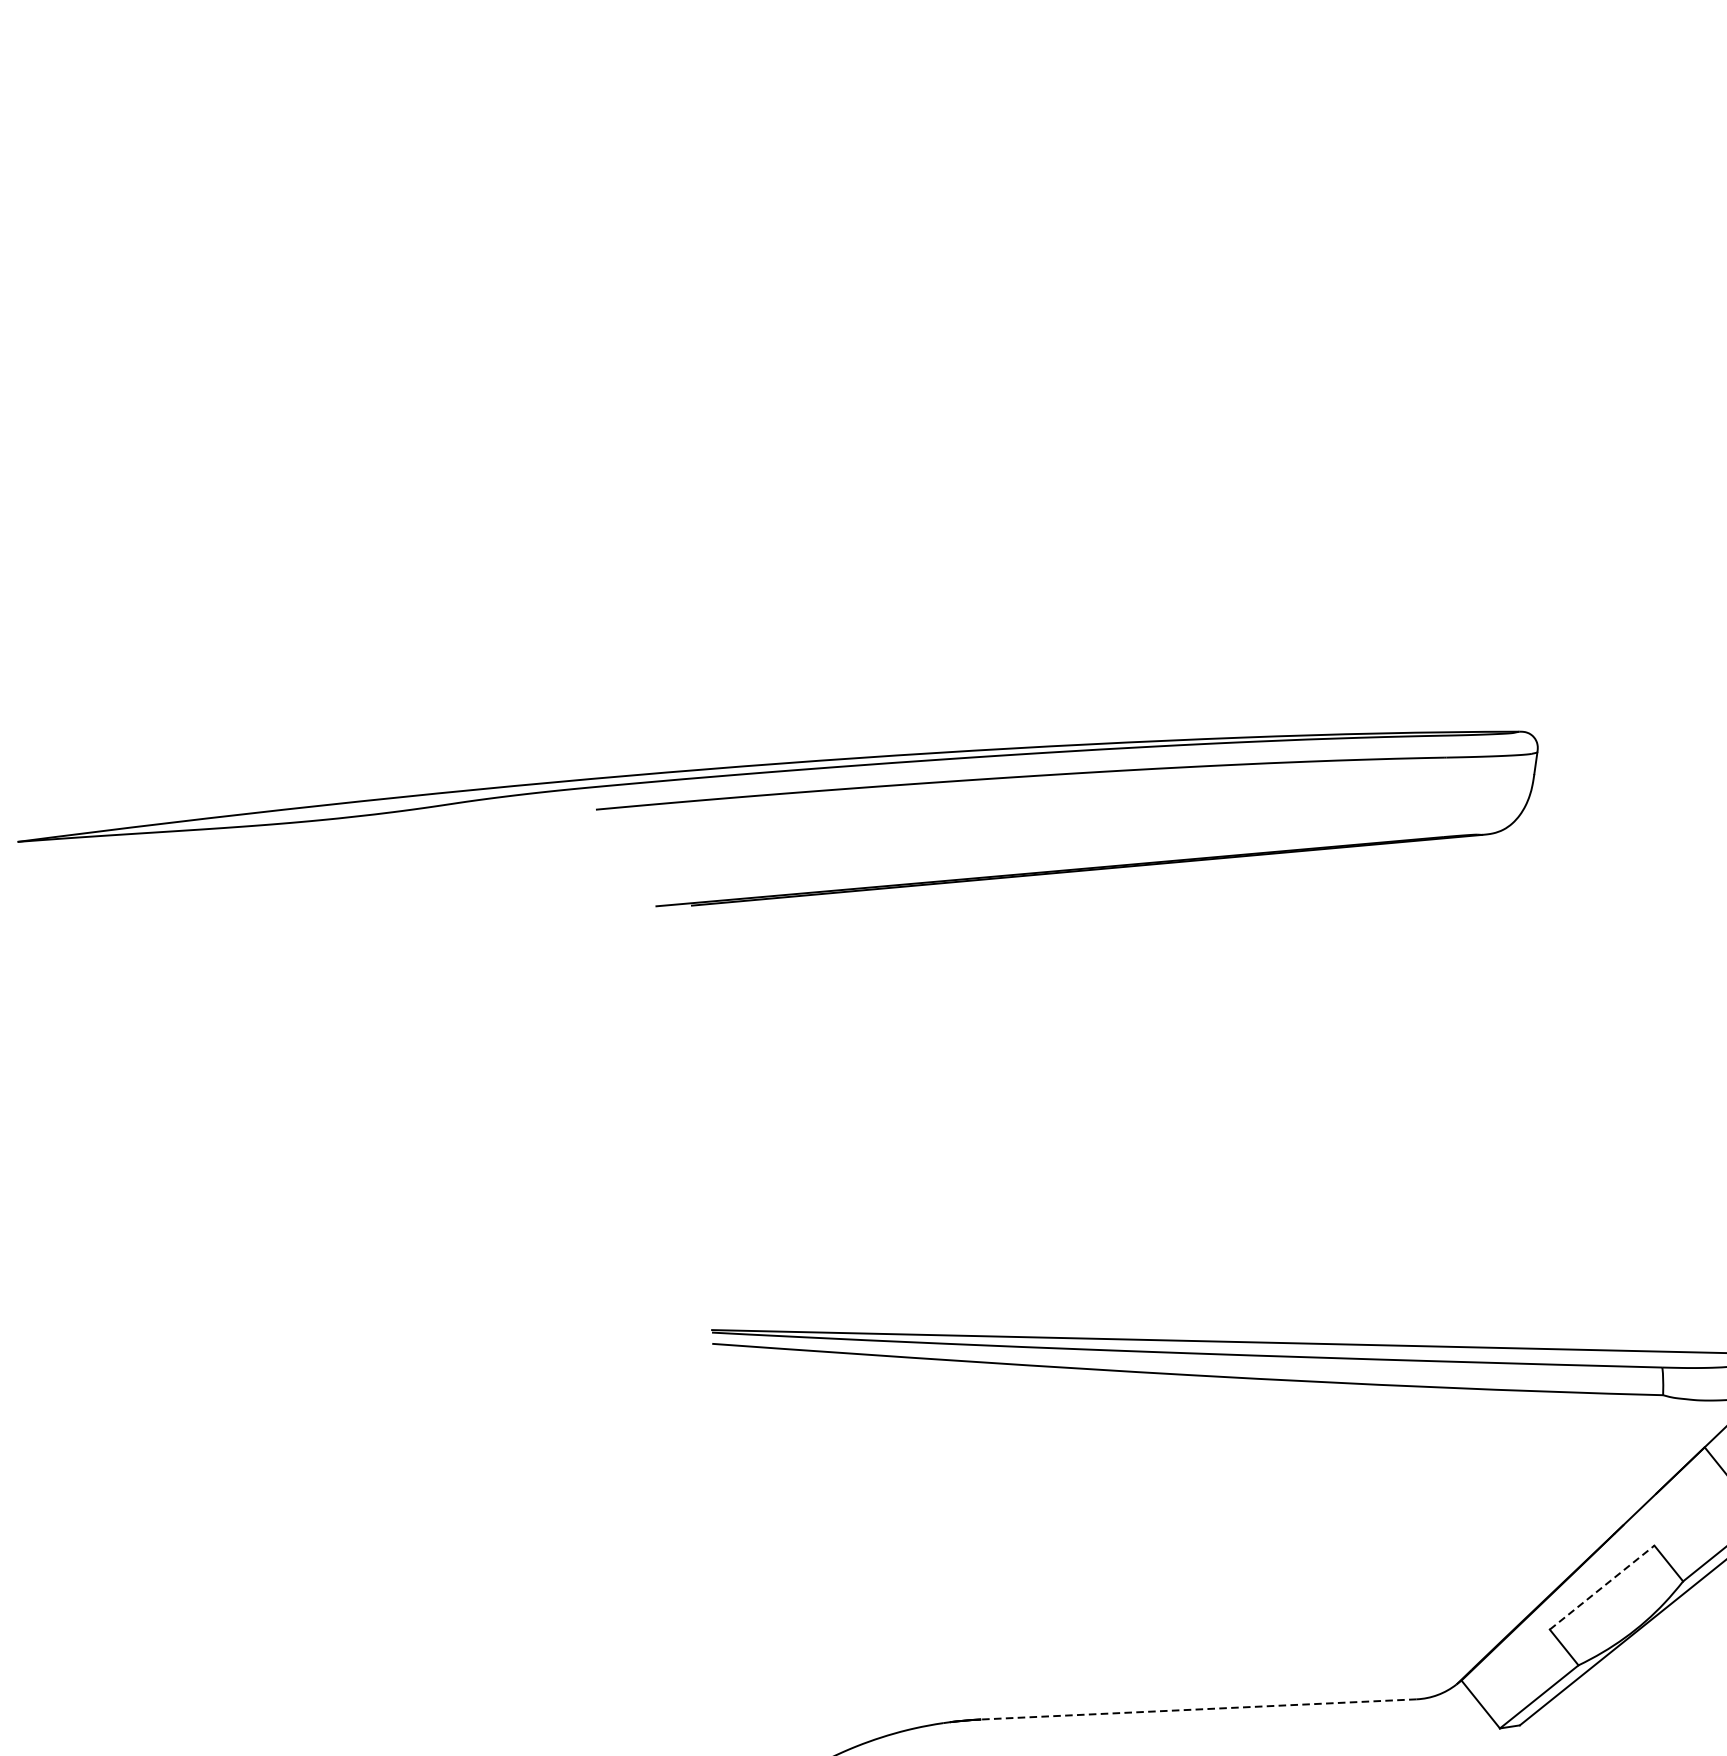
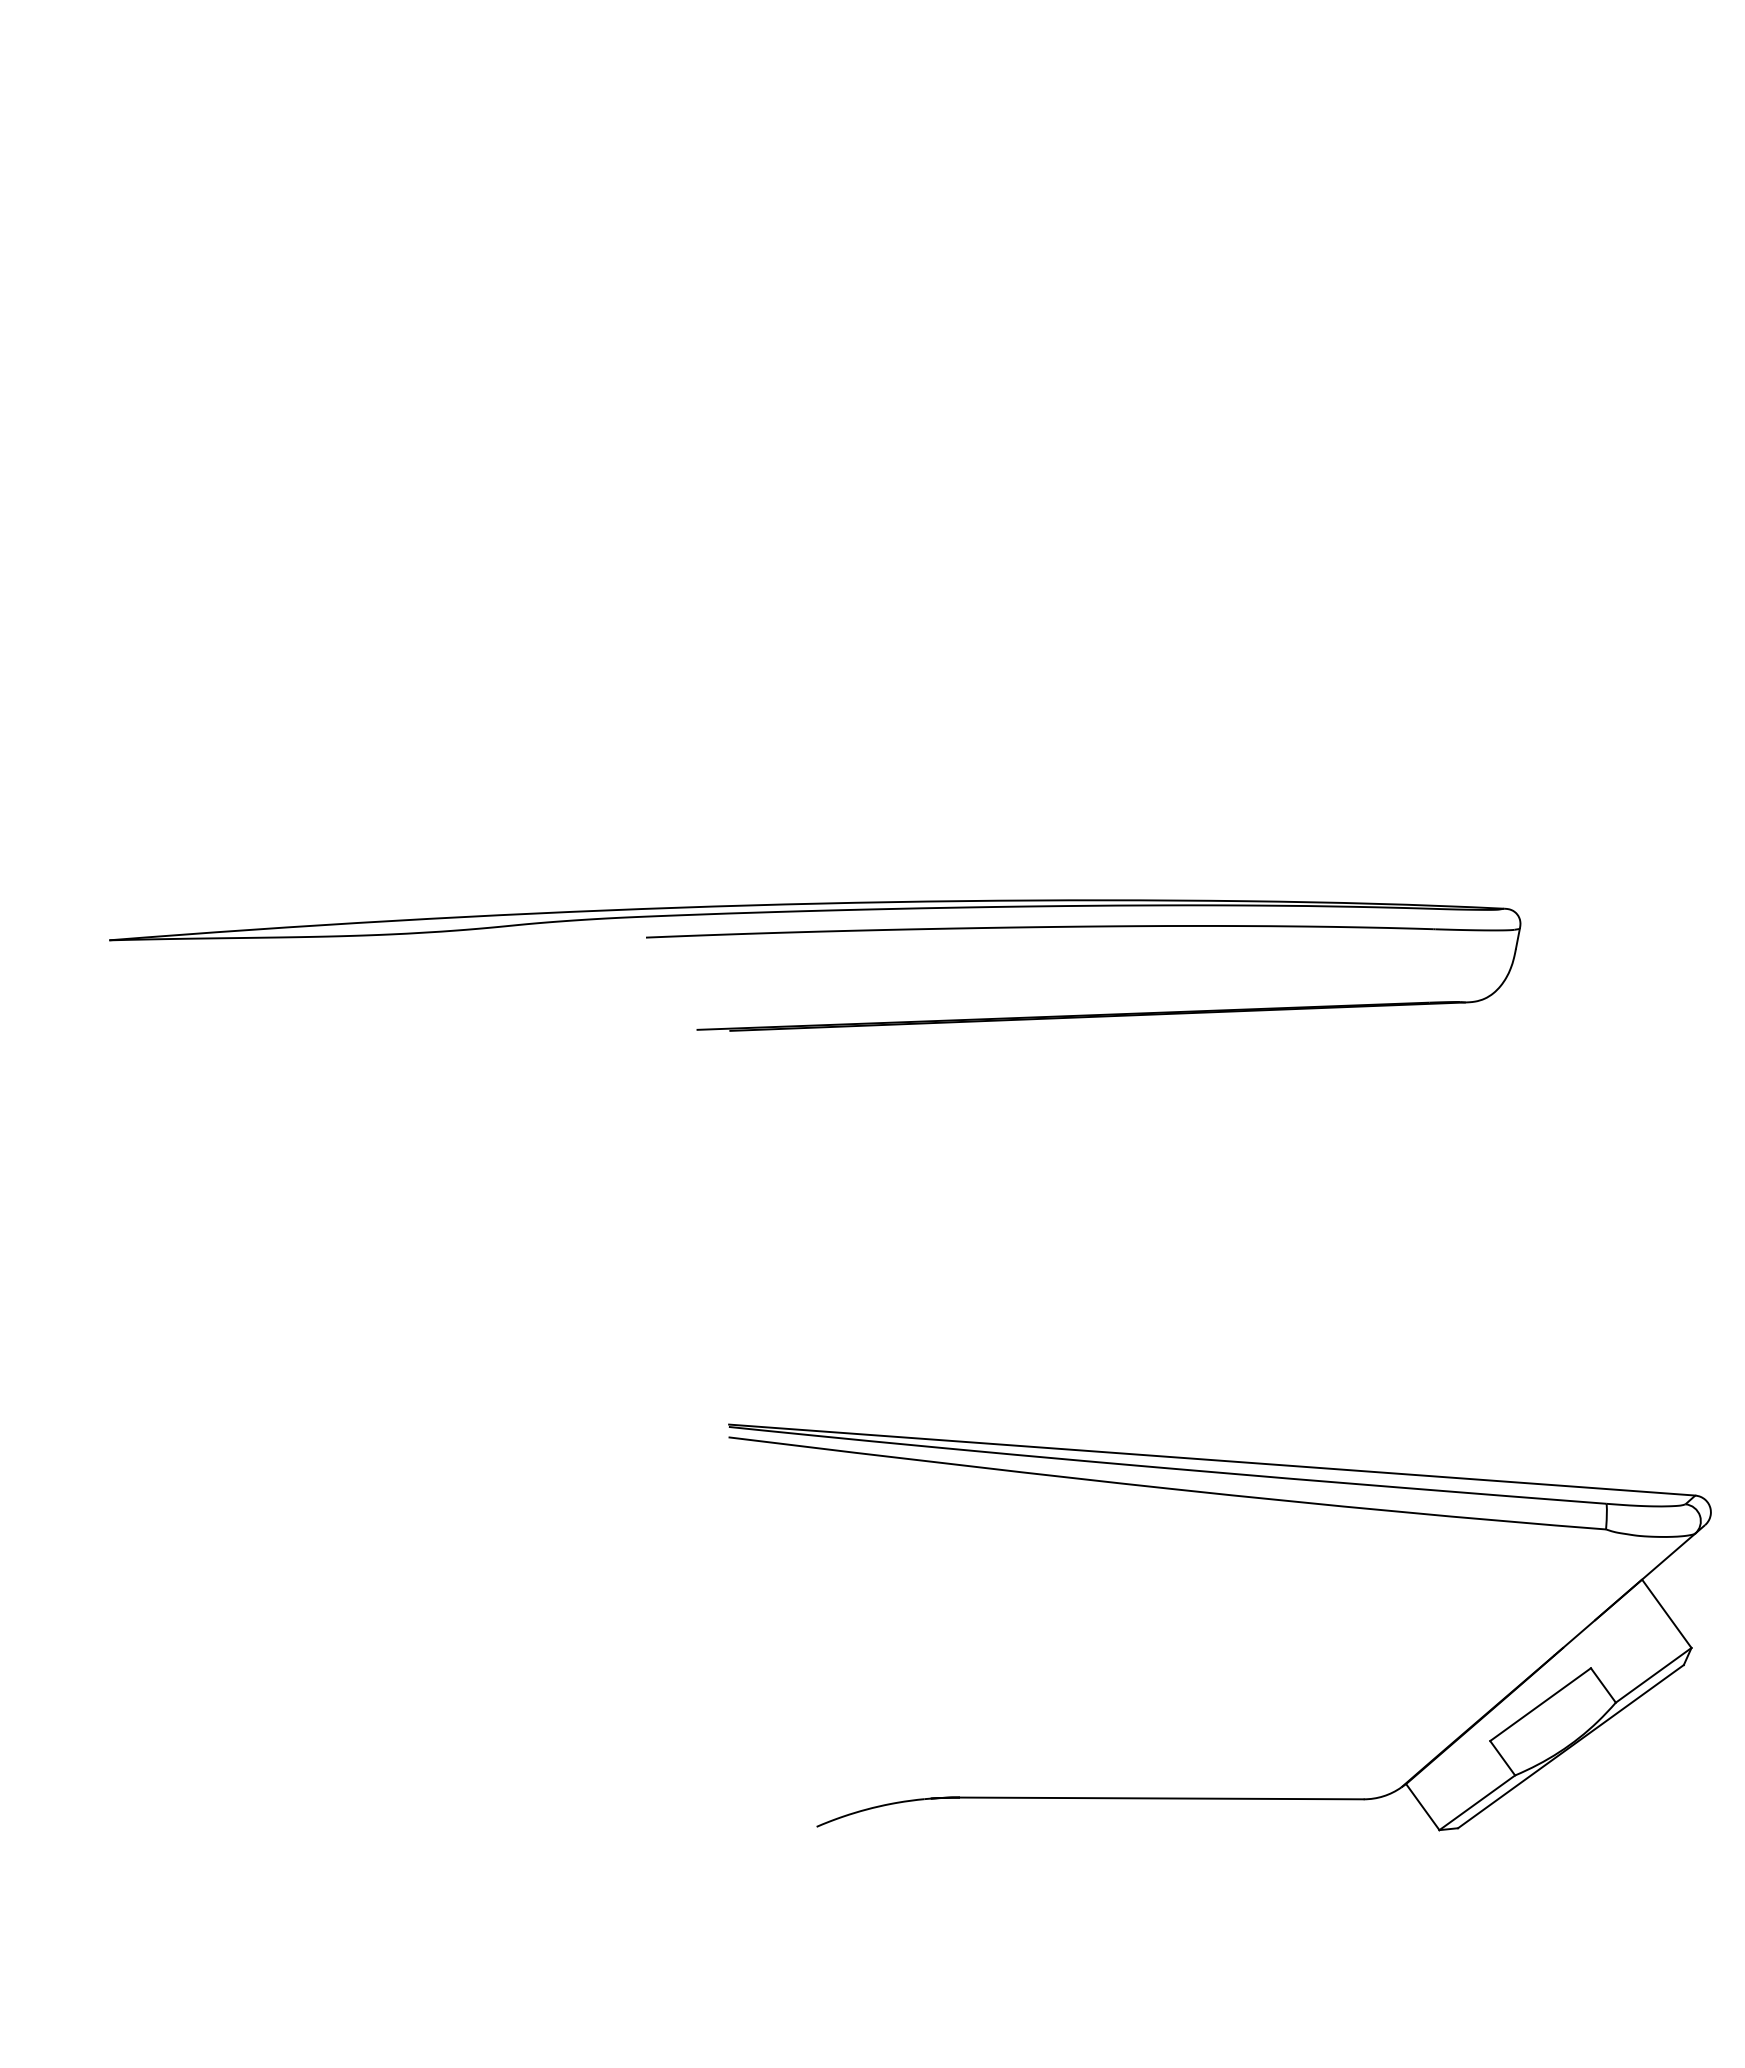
line: (1602, 1587) -> (1540, 1704), dashed -> solid
line: (1198, 1709) -> (1161, 1798), dashed -> solid

